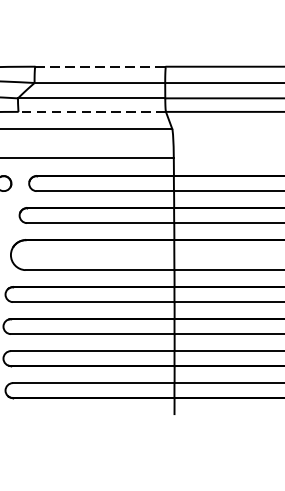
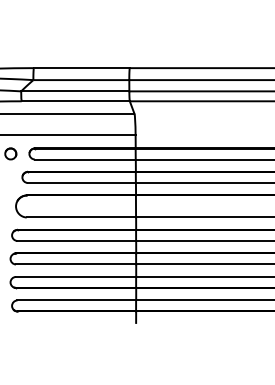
line: (100, 67) -> (81, 68), dashed -> solid
line: (91, 112) -> (75, 101), dashed -> solid

